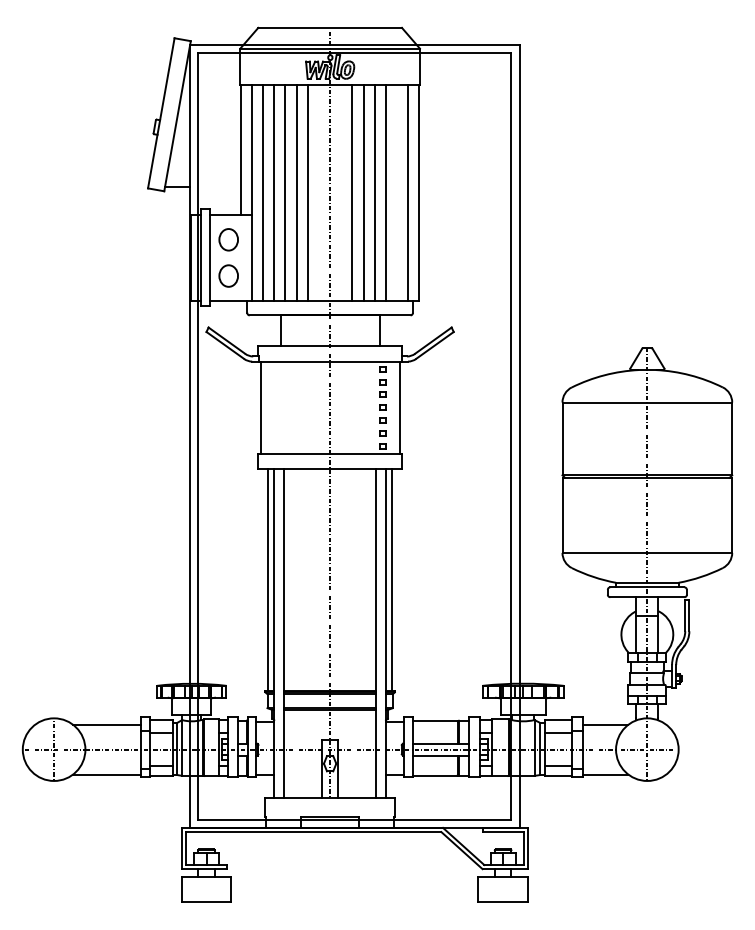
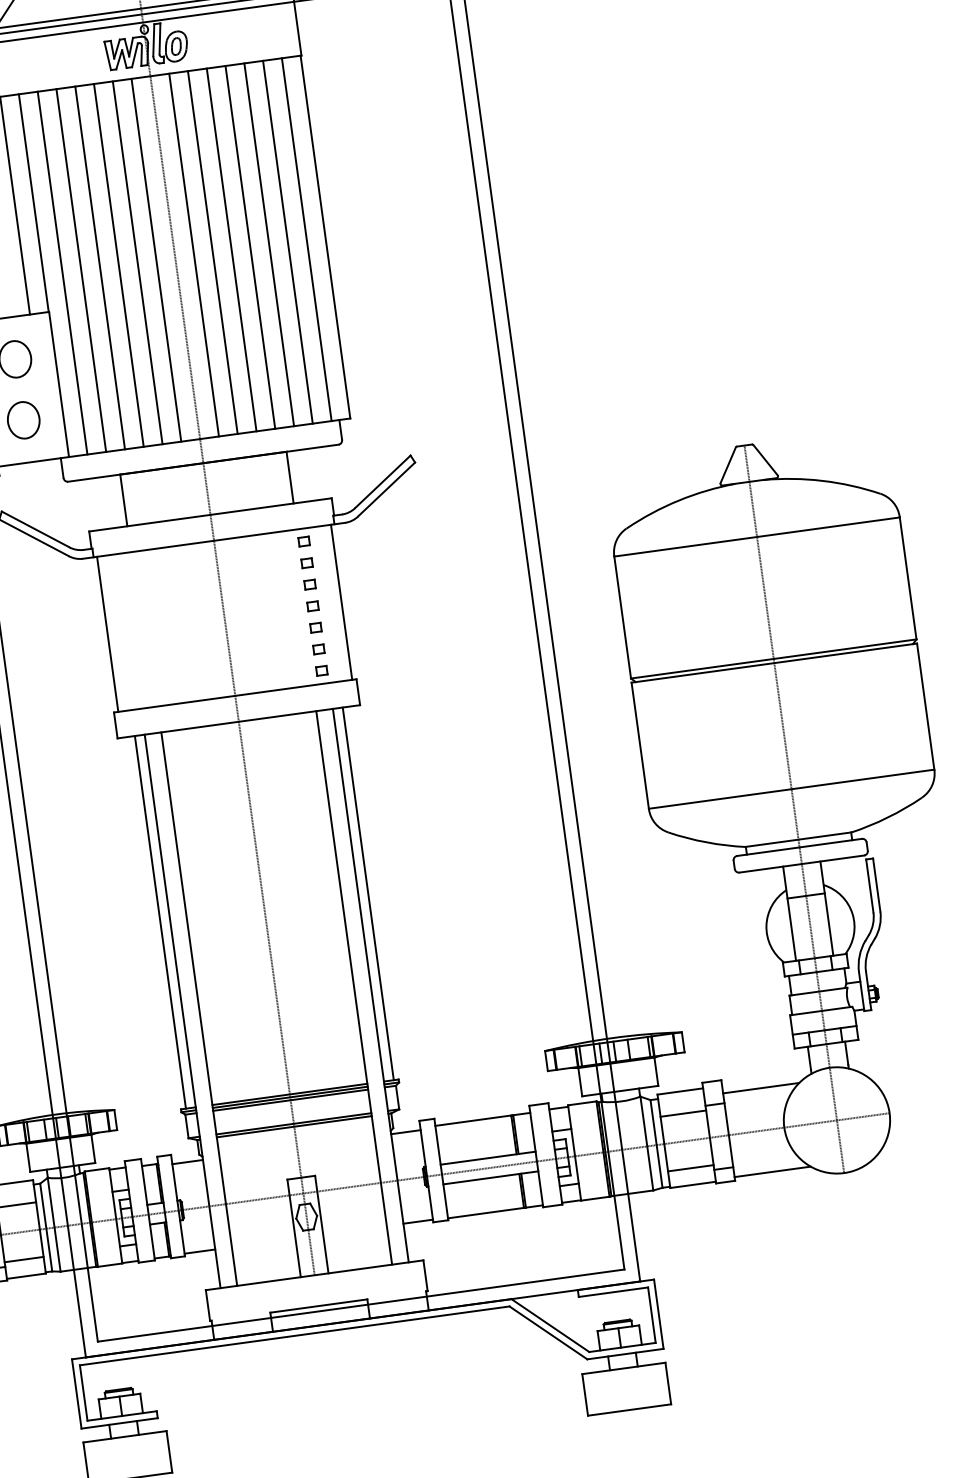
line: (318, 193) -> (155, 260), added
line: (341, 193) -> (194, 255), added
line: (397, 193) -> (288, 242), added

